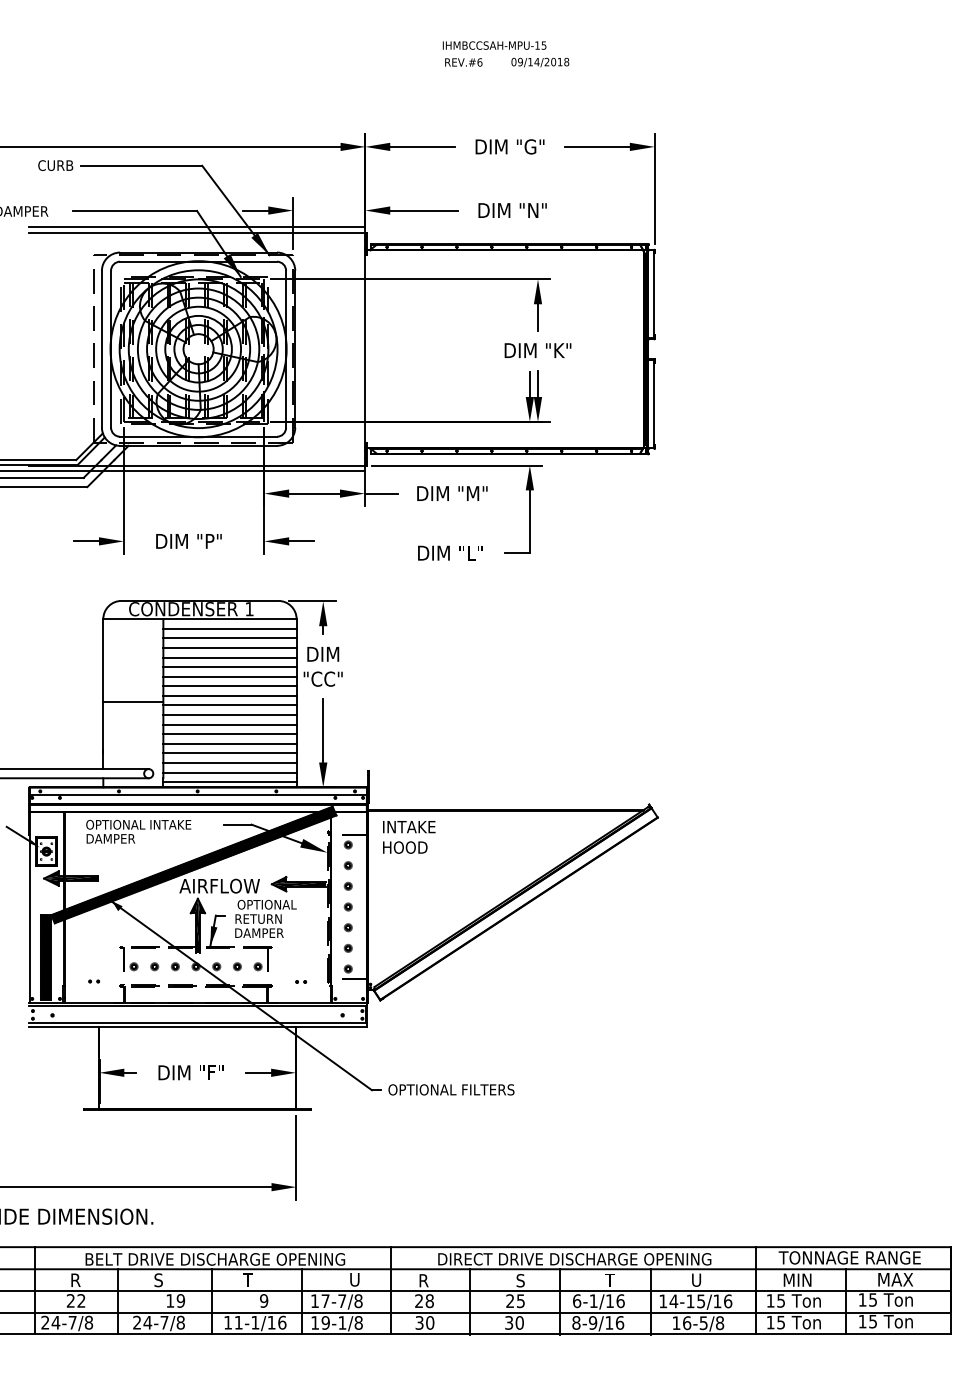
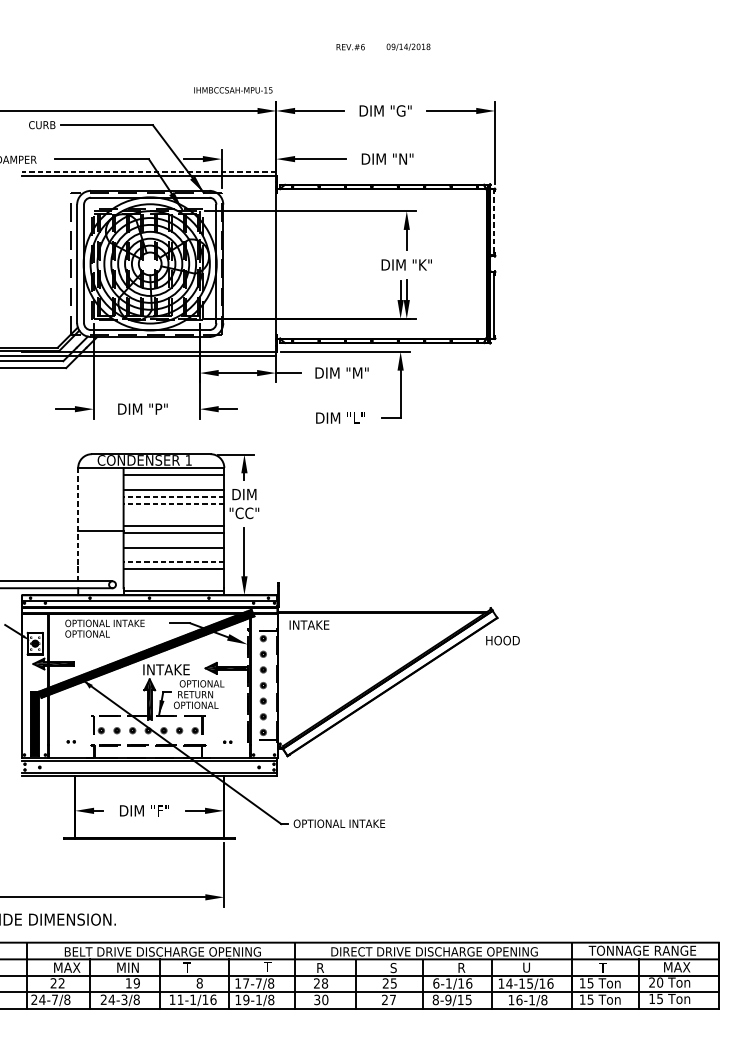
text: (494, 45) -> (233, 90), moved
line: (196, 227) -> (148, 171), solid -> dashed
line: (653, 294) -> (494, 222), solid -> dashed
line: (229, 638) -> (173, 482), removed
line: (230, 657) -> (174, 496), solid -> dashed
line: (230, 667) -> (174, 504), solid -> dashed
line: (229, 676) -> (173, 511), removed
line: (229, 686) -> (173, 518), removed
line: (103, 694) -> (78, 524), solid -> dashed
line: (229, 715) -> (173, 540), removed
line: (229, 734) -> (173, 555), removed
line: (230, 743) -> (174, 561), solid -> dashed
line: (229, 762) -> (173, 576), removed
line: (229, 772) -> (173, 583), removed
text: (115, 838) -> (87, 633), DAMPER -> OPTIONAL
text: (405, 847) -> (503, 640), moved
text: (219, 885) -> (166, 669), AIRFLOW -> INTAKE
text: (258, 933) -> (195, 705), DAMPER -> OPTIONAL
text: (488, 1089) -> (369, 823), OPTIONAL FILTERS -> OPTIONAL INTAKE
text: (89, 1279) -> (67, 967), R -> MAX
text: (354, 1279) -> (268, 967), U -> T
text: (797, 1279) -> (602, 967), MIN -> T
text: (168, 1280) -> (127, 967), S -> MIN
text: (610, 1280) -> (461, 967), T -> R
text: (867, 1299) -> (655, 982), 15 -> 20
text: (264, 1300) -> (200, 982), 9 -> 8
text: (164, 1322) -> (124, 999), 24-7/8 -> 24-3/8
text: (514, 1322) -> (389, 999), 30 -> 27
text: (619, 1322) -> (468, 999), 8-9/16 -> 8-9/15
text: (703, 1323) -> (531, 1000), 16-5/8 -> 16-1/8

